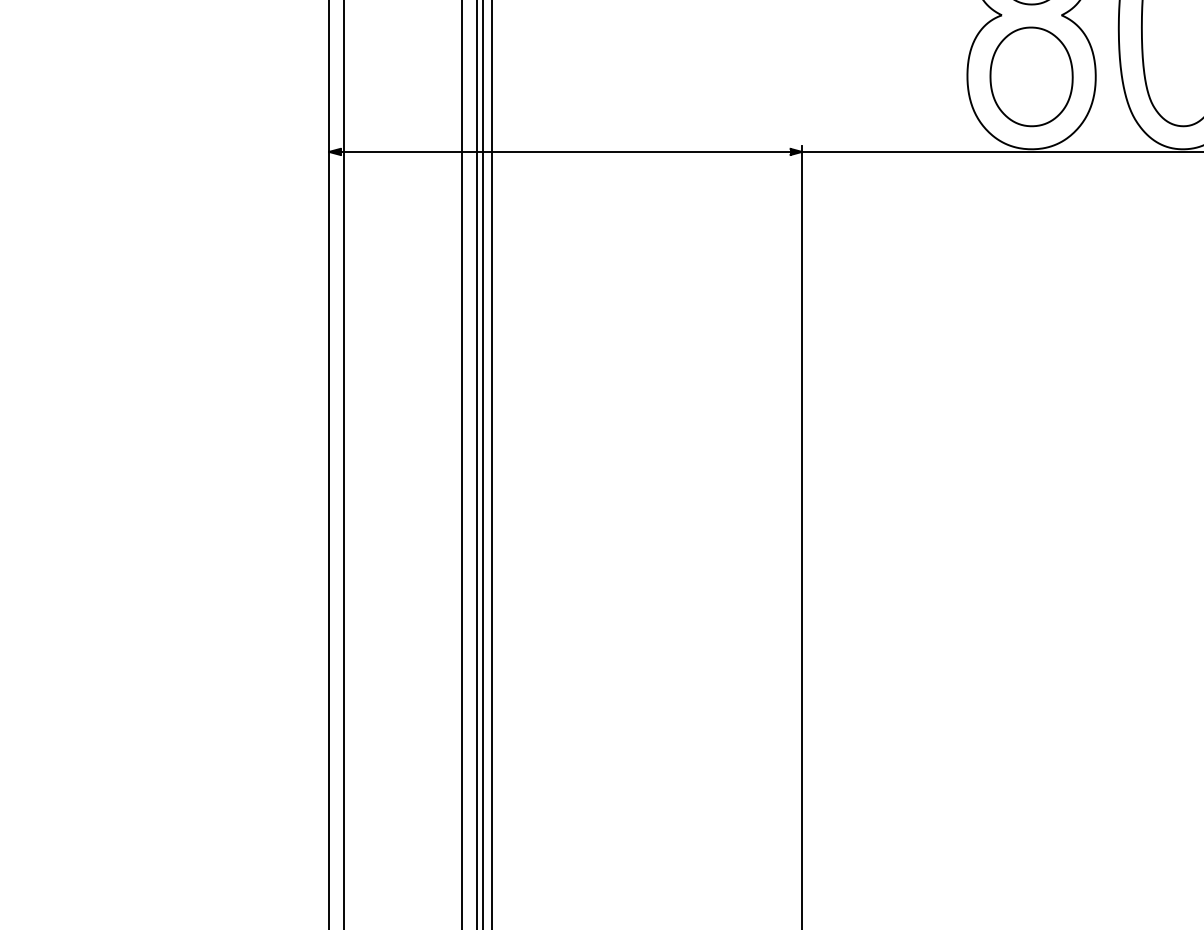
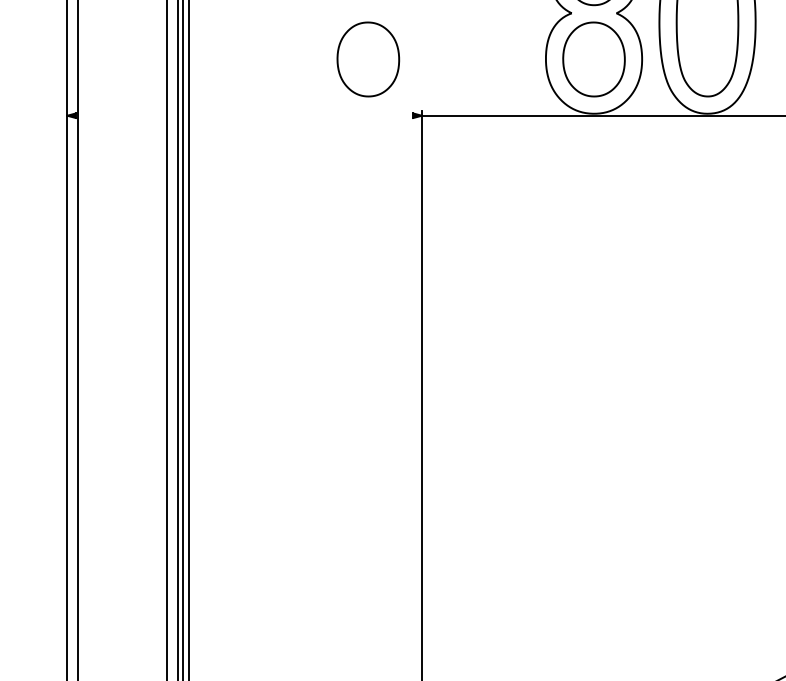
part: (730, 76) -> (368, 59), added
line: (565, 151) -> (244, 115), removed

